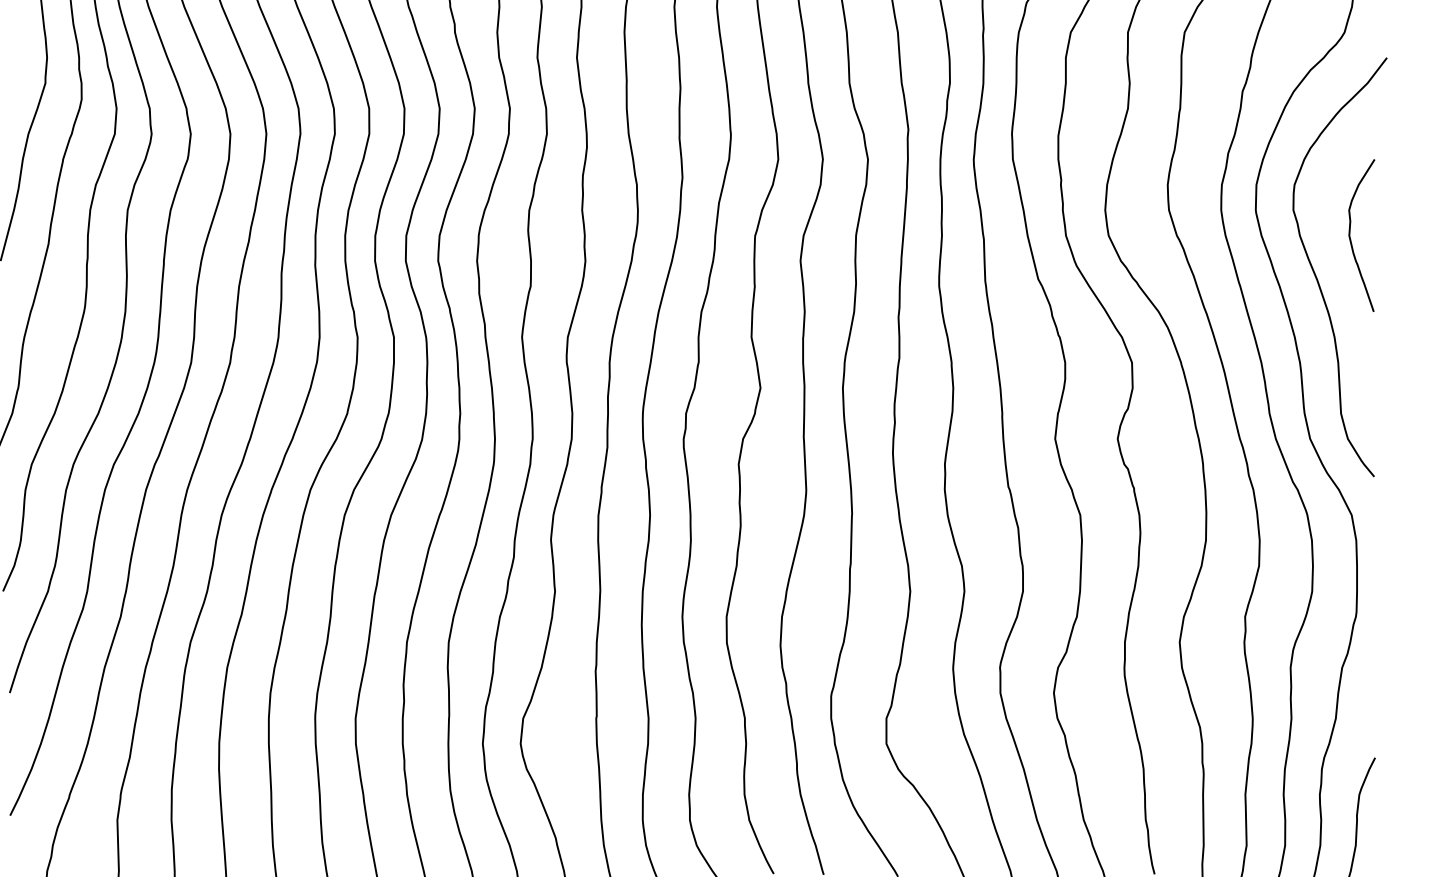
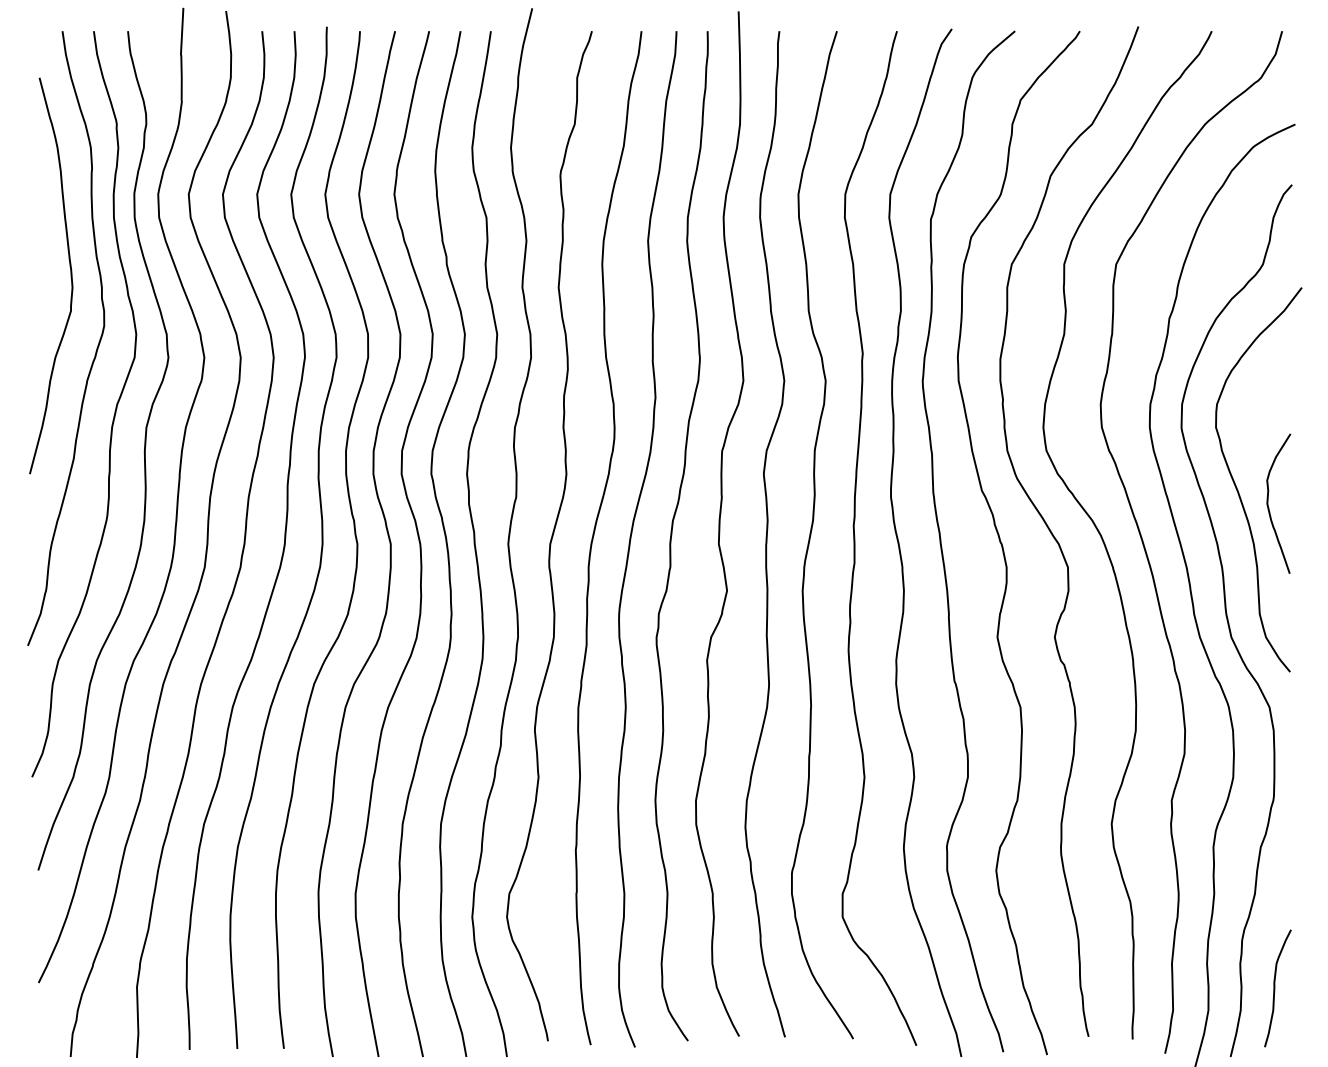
curve: (1351, 239) -> (1269, 507), moved

